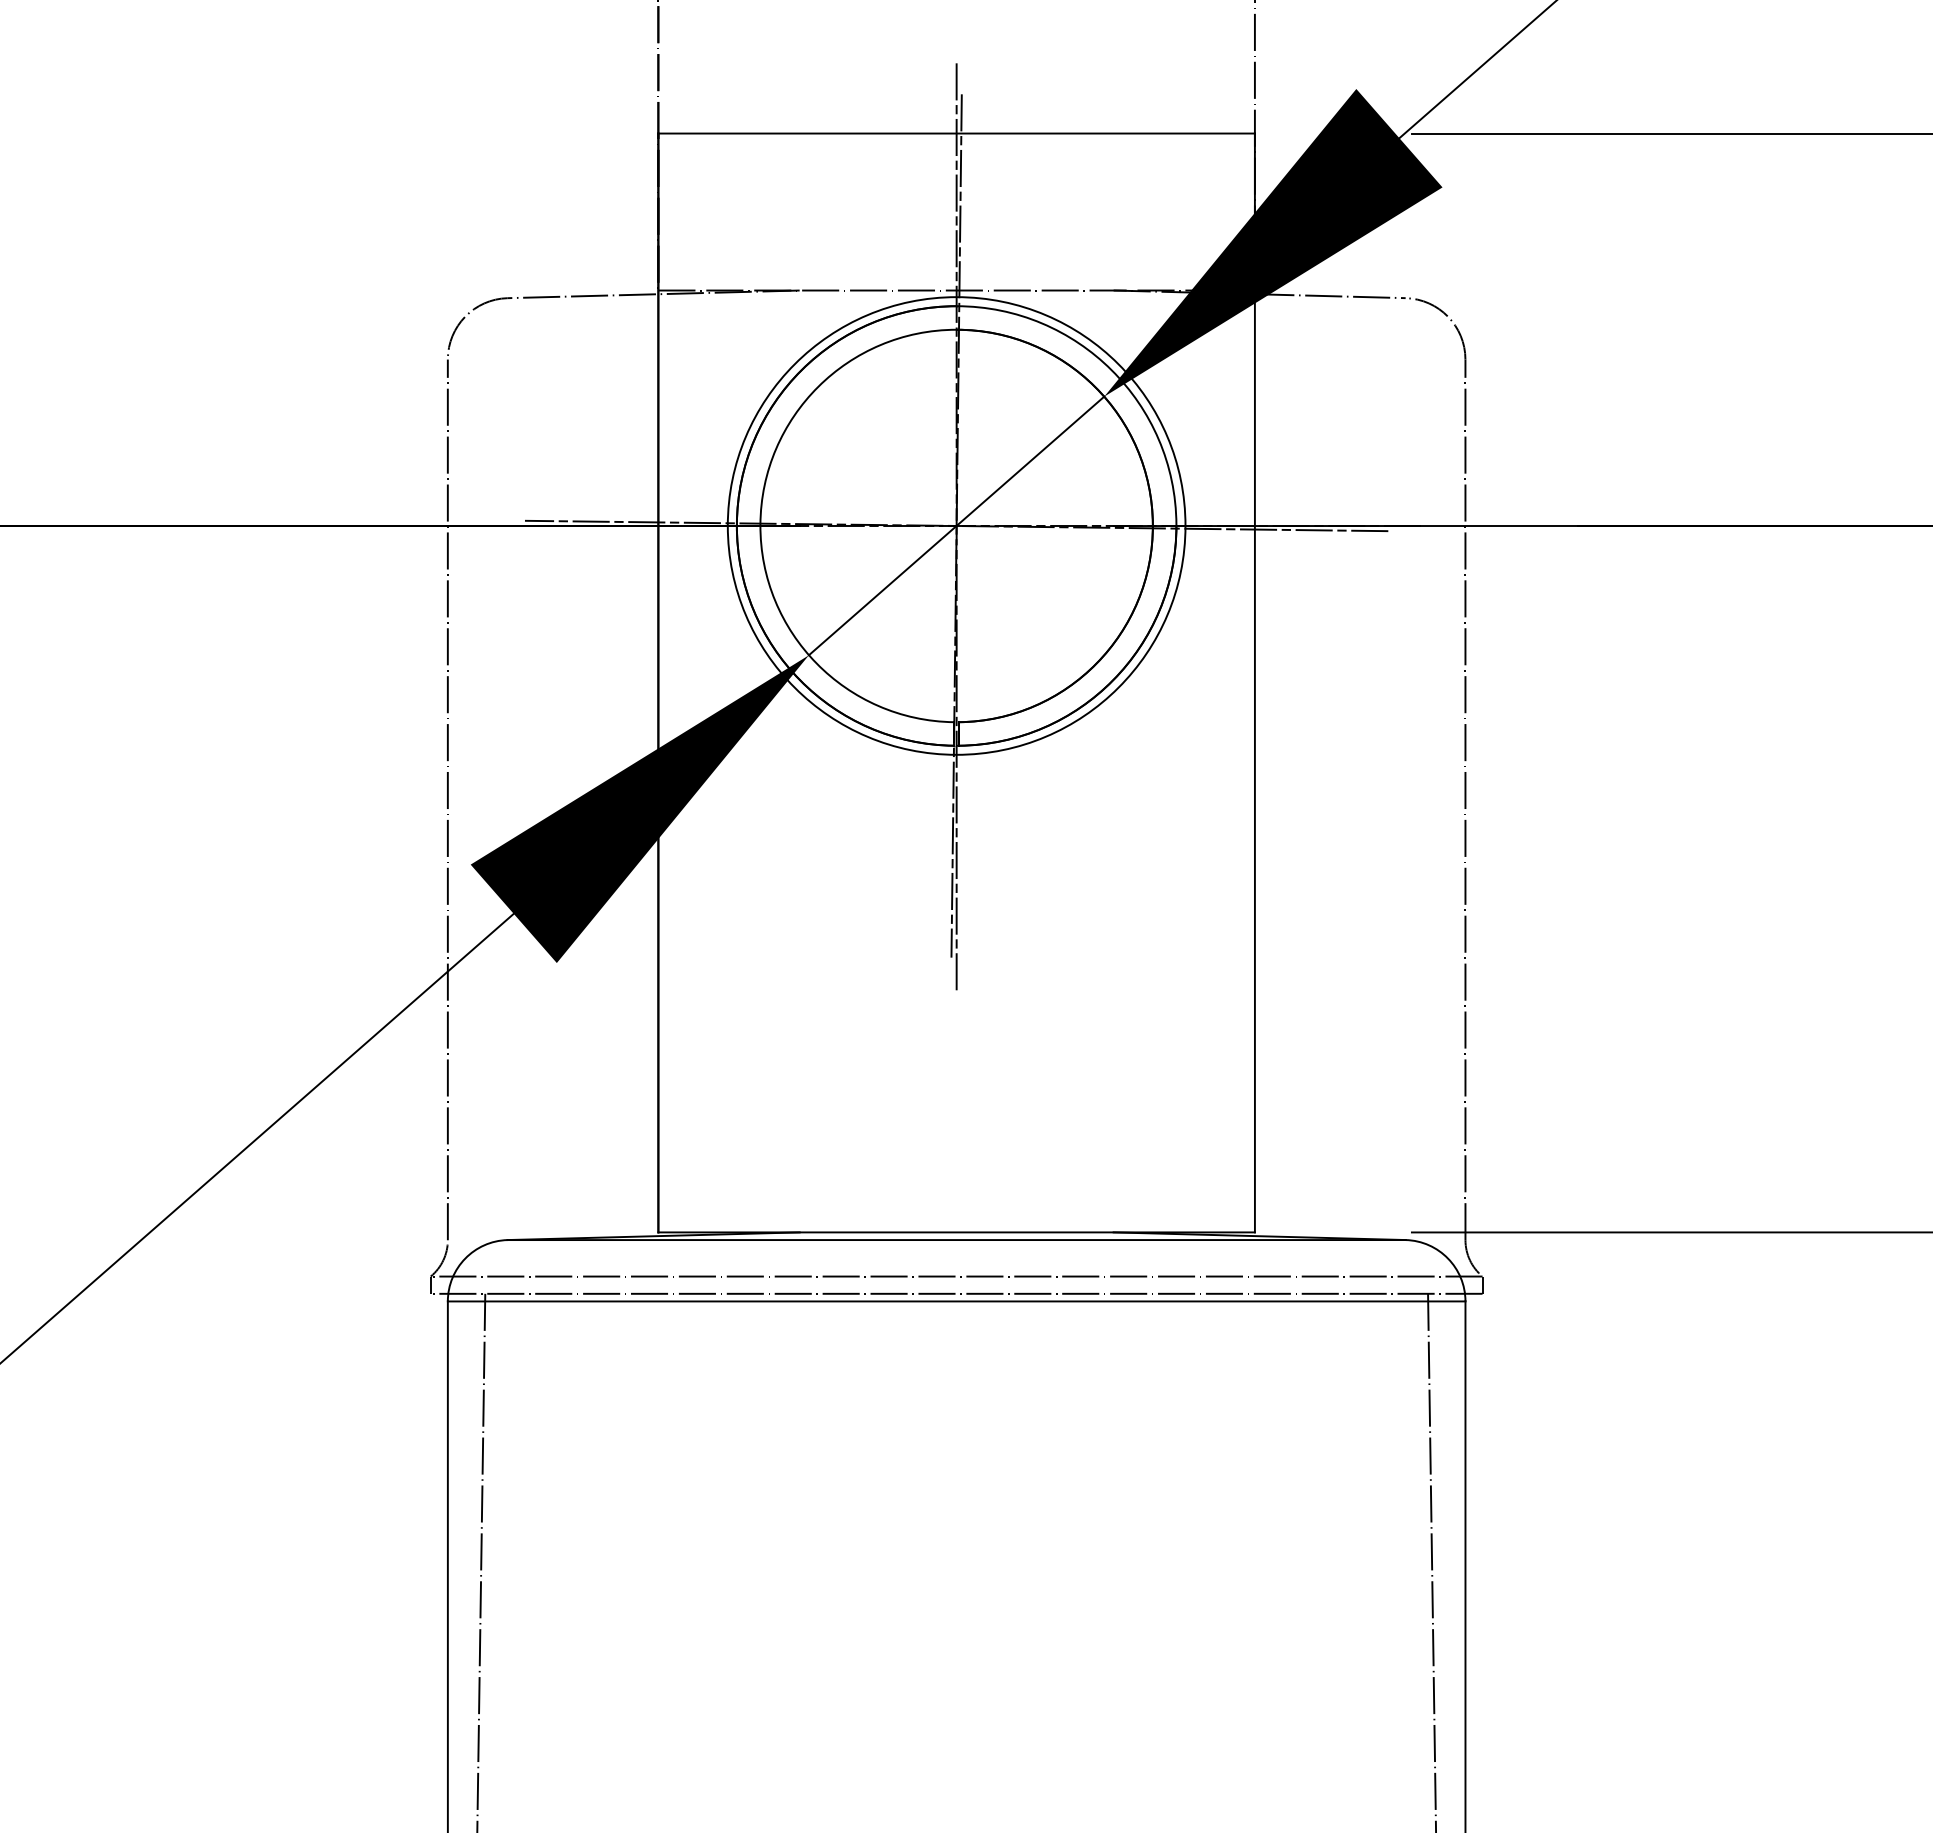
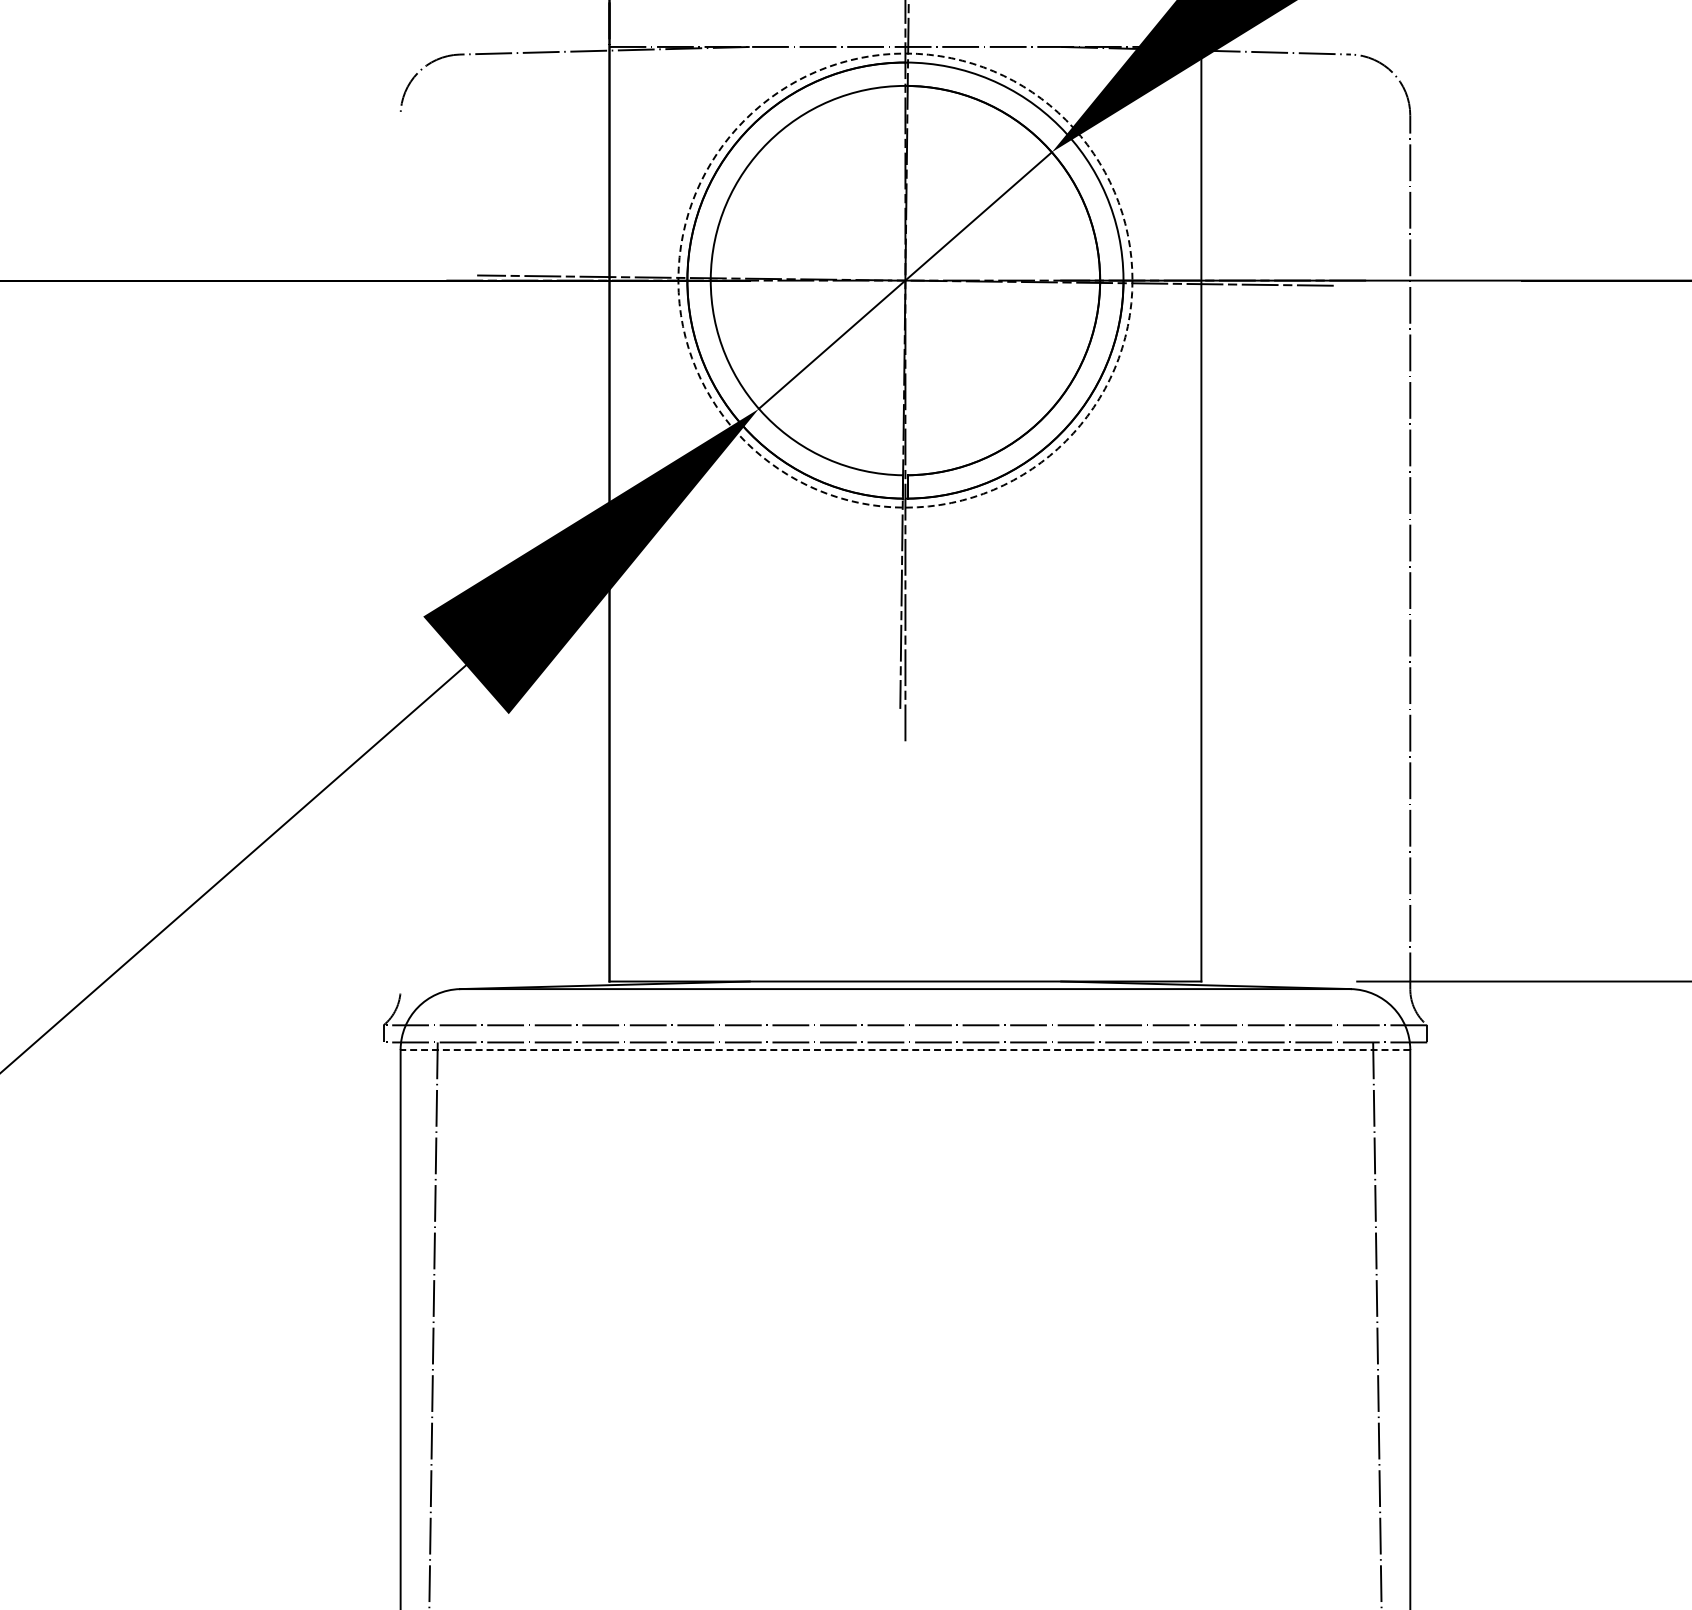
circle: (956, 525) -> (905, 280), solid -> dashed
line: (447, 799) -> (400, 551), removed
line: (956, 1301) -> (905, 1050), solid -> dashed

